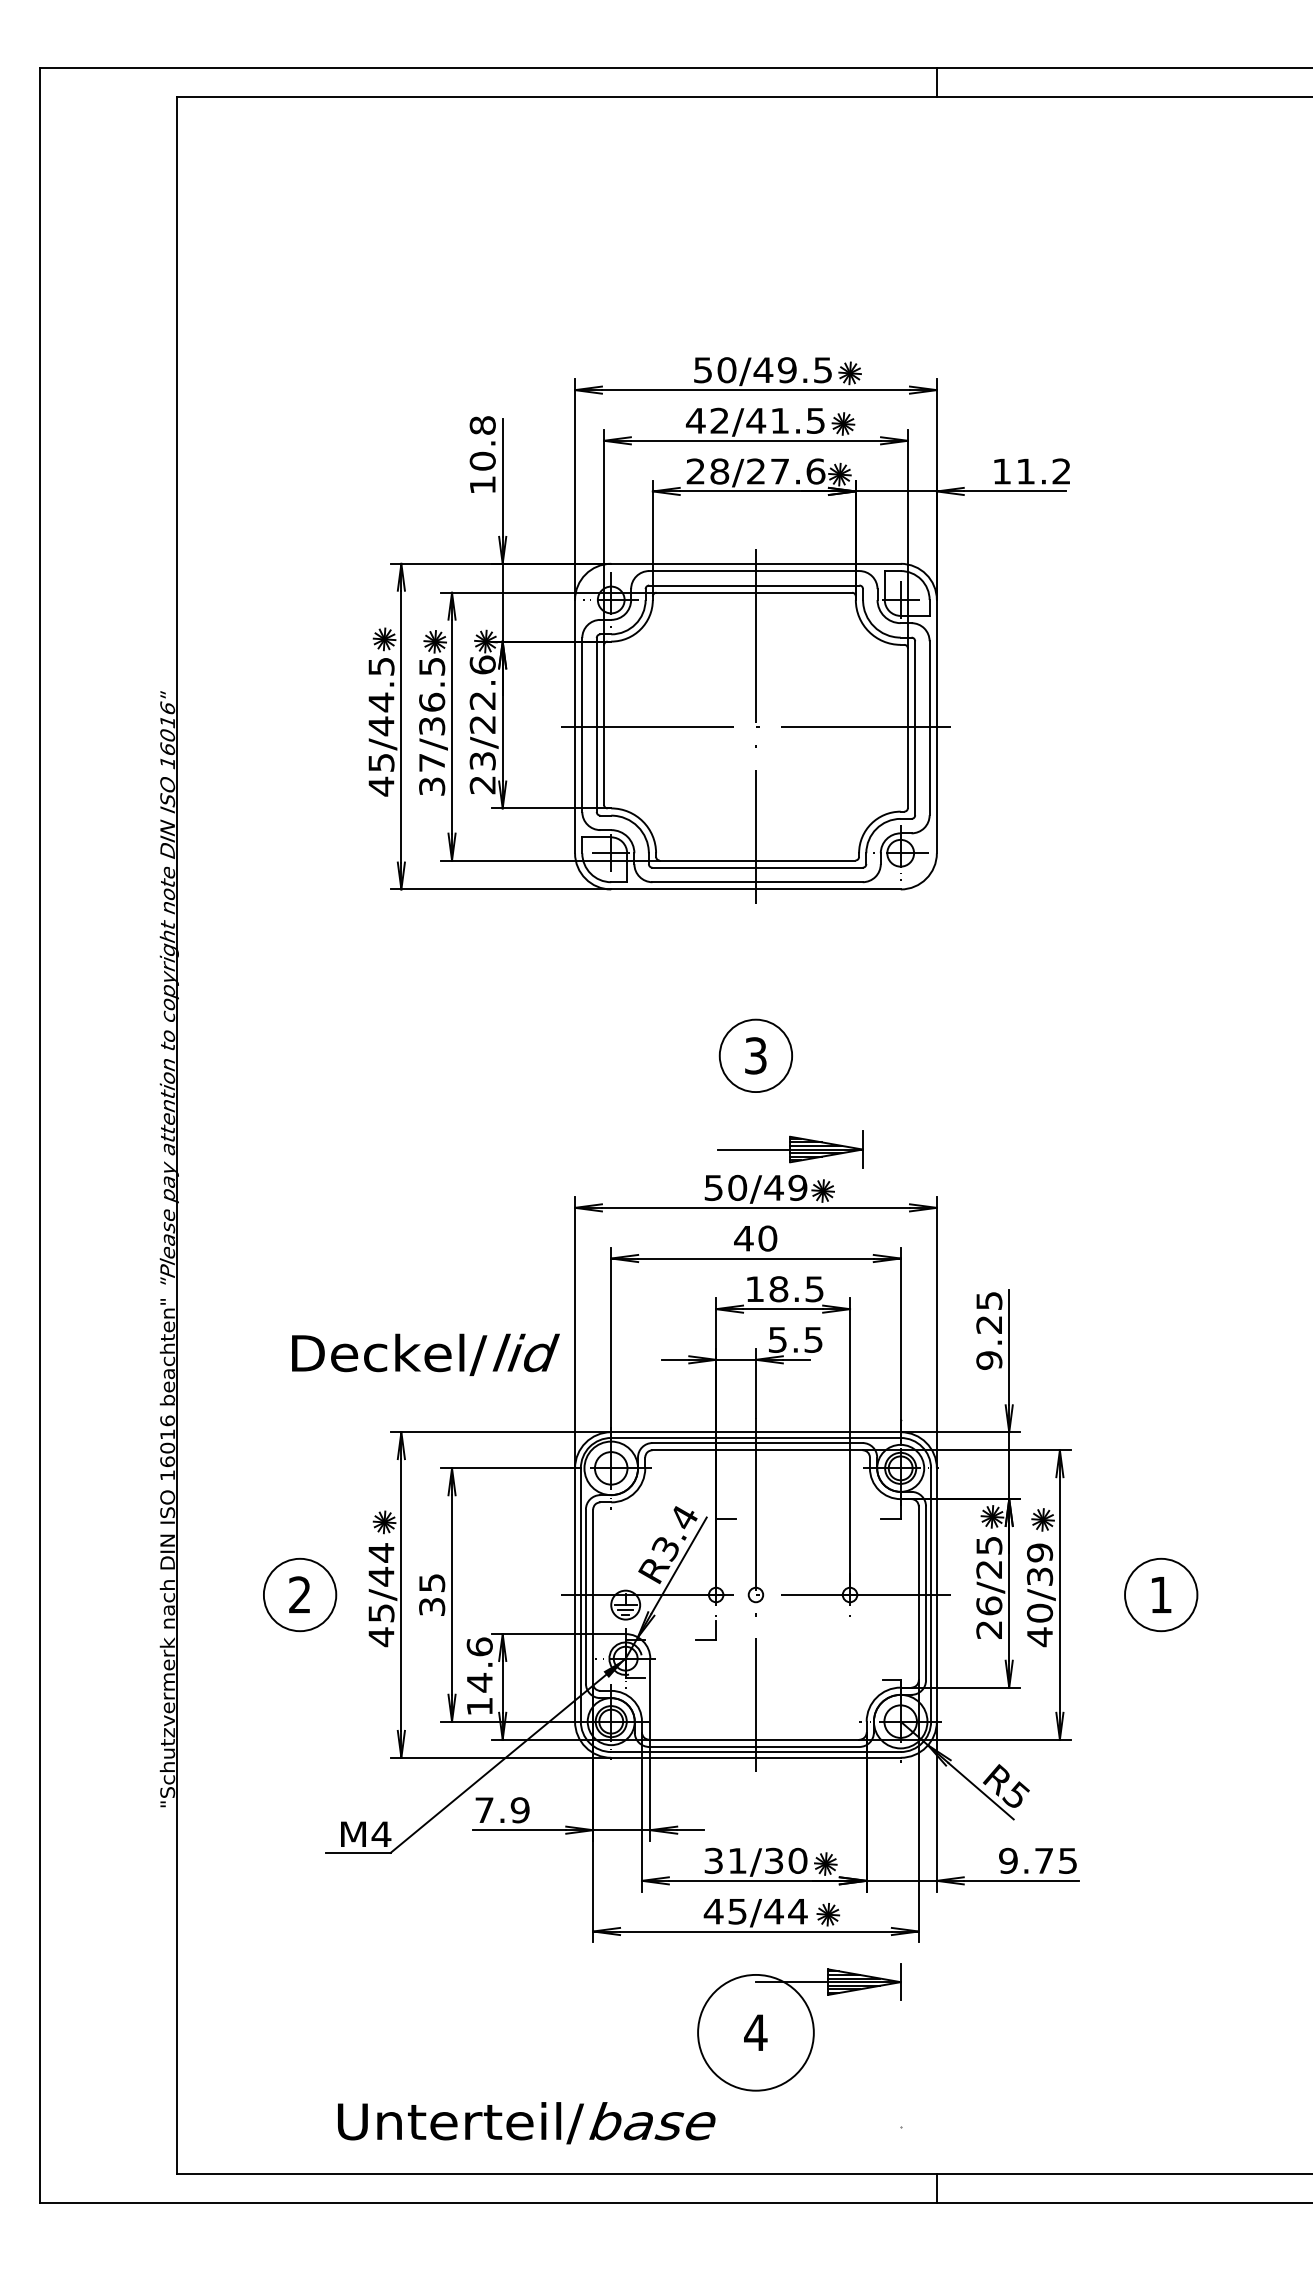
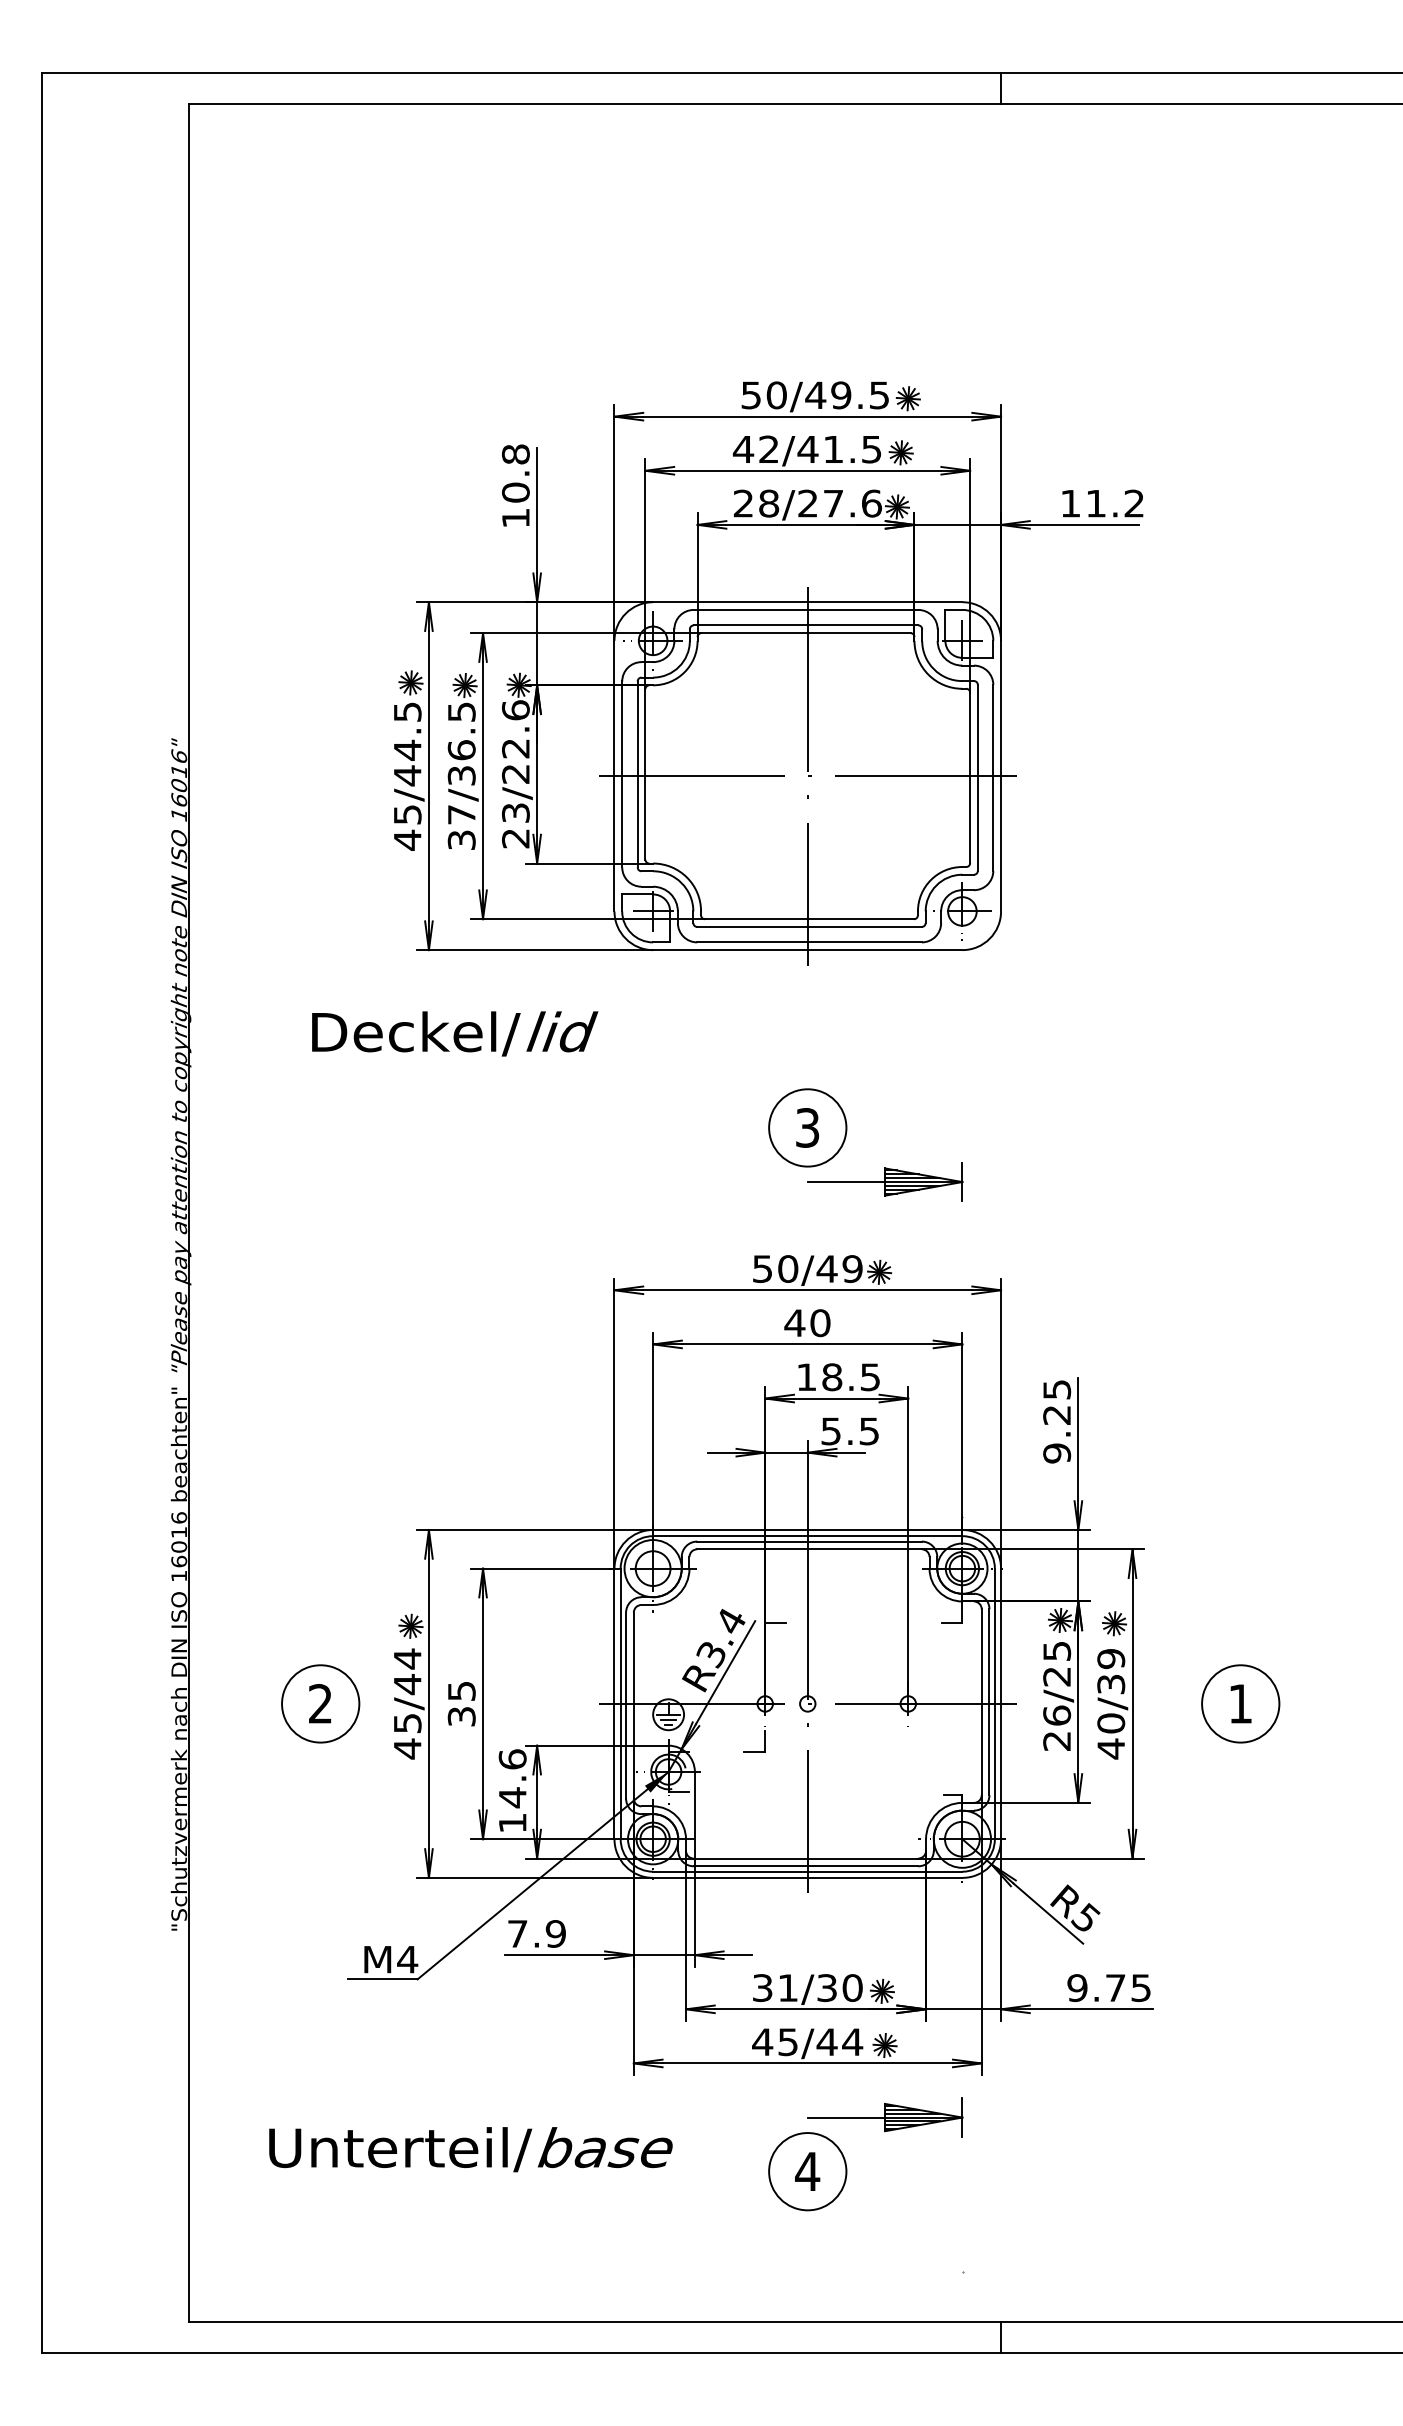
part: (790, 1149) -> (885, 1182), moved
text: (425, 1354) -> (454, 1033), moved
circle: (755, 2032) -> (807, 2171), size x0.62
text: (526, 2123) -> (470, 2149), moved

